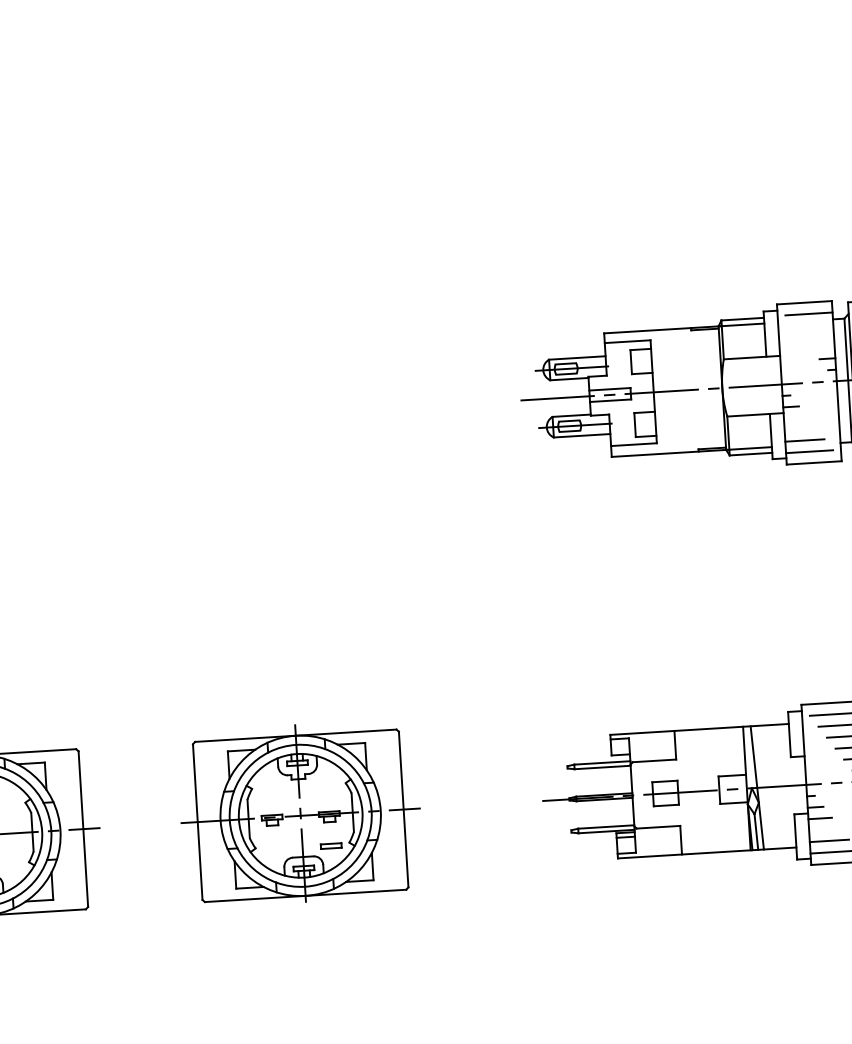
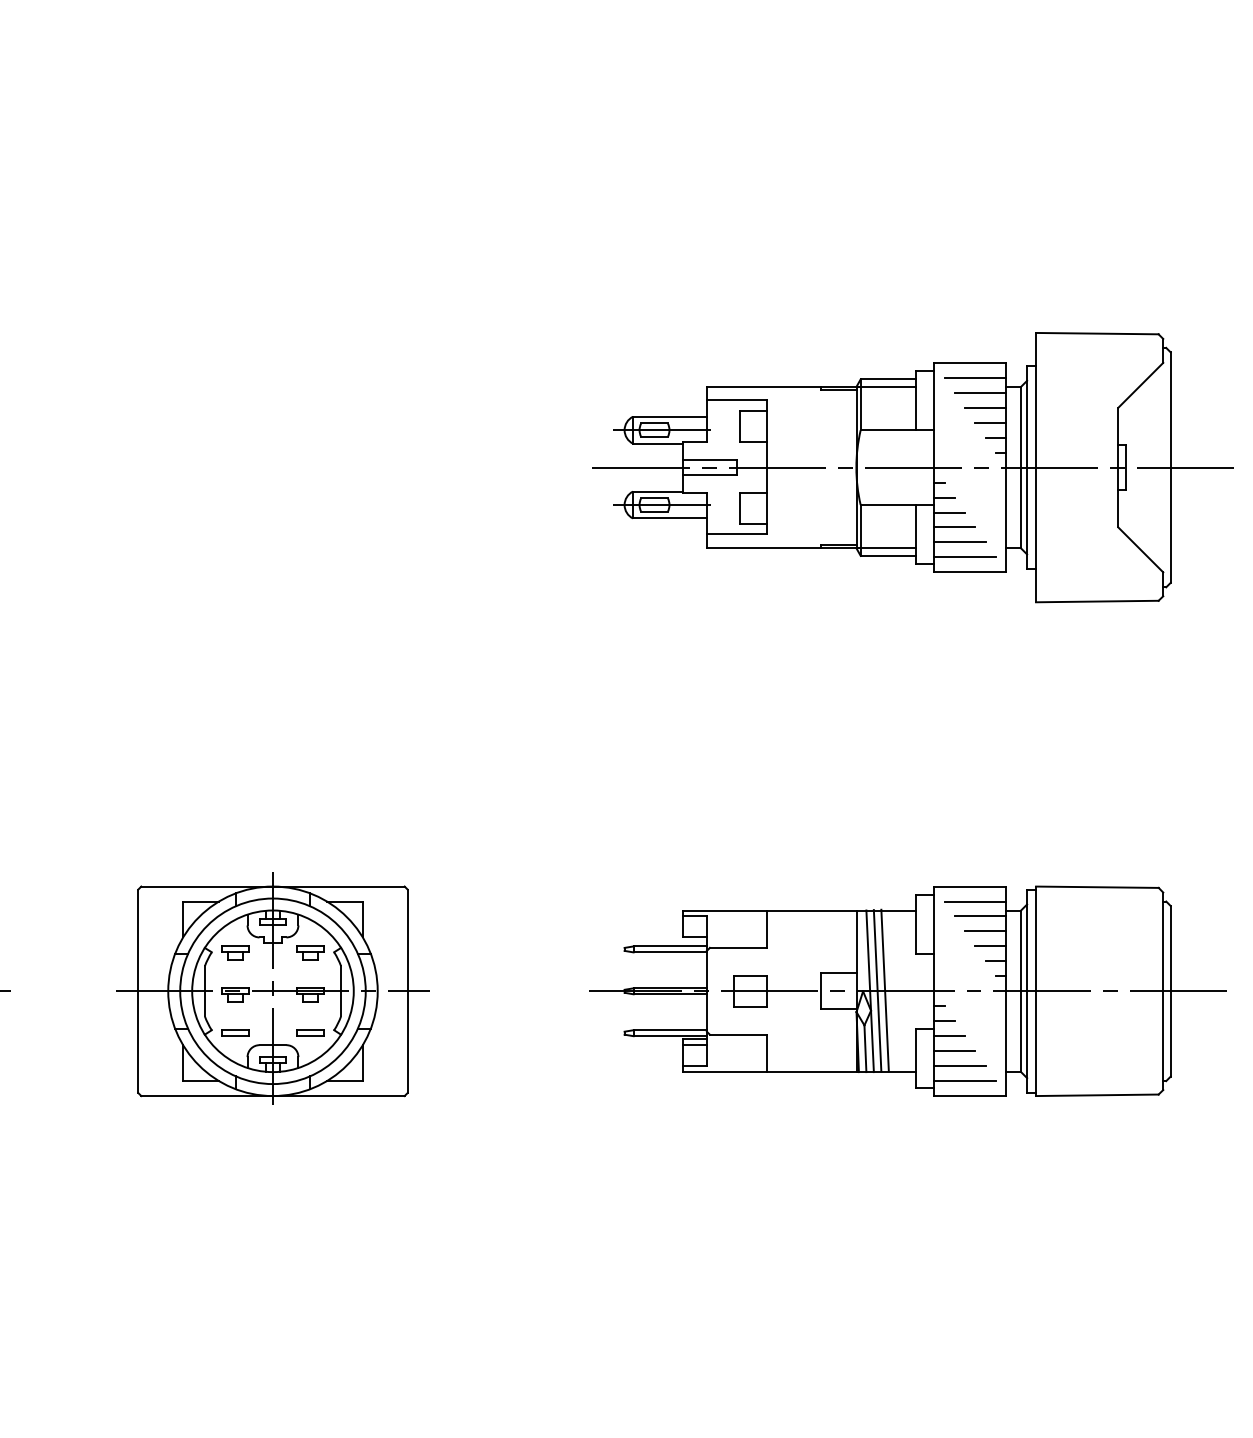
line: (813, 324) -> (980, 392), added
line: (818, 336) -> (985, 407), added
line: (822, 347) -> (990, 422), added
line: (795, 418) -> (949, 512), added
line: (800, 429) -> (954, 527), added
part: (327, 784) -> (310, 952), added
line: (762, 786) -> (877, 990), added
line: (768, 786) -> (884, 990), added
part: (270, 787) -> (235, 952), added
line: (824, 829) -> (954, 1051), added
part: (273, 849) -> (235, 1032), added

